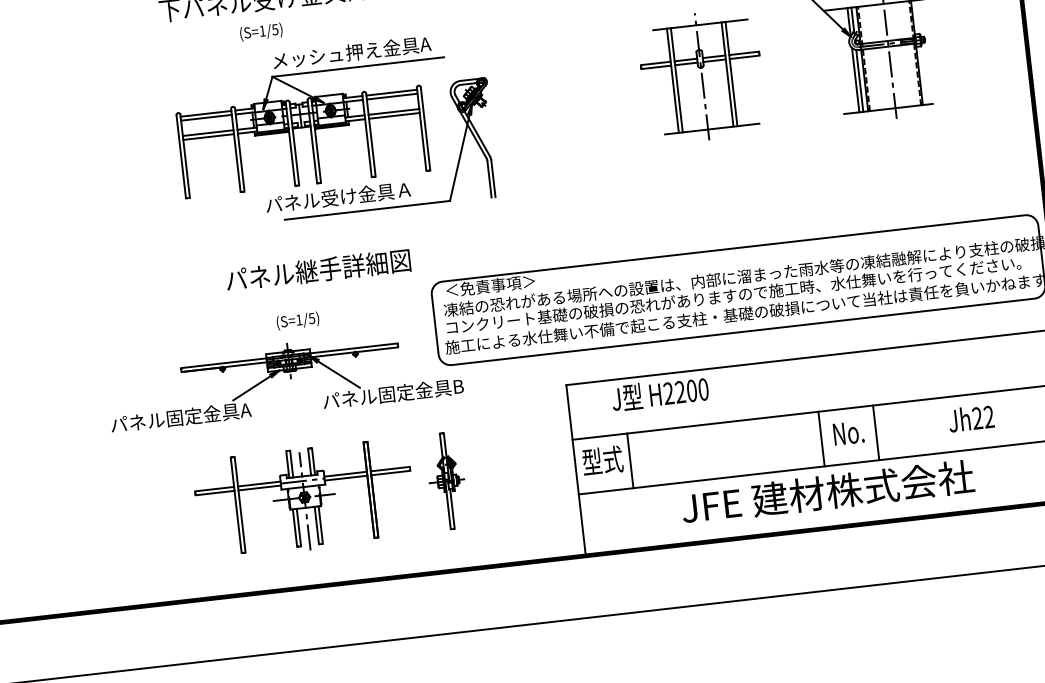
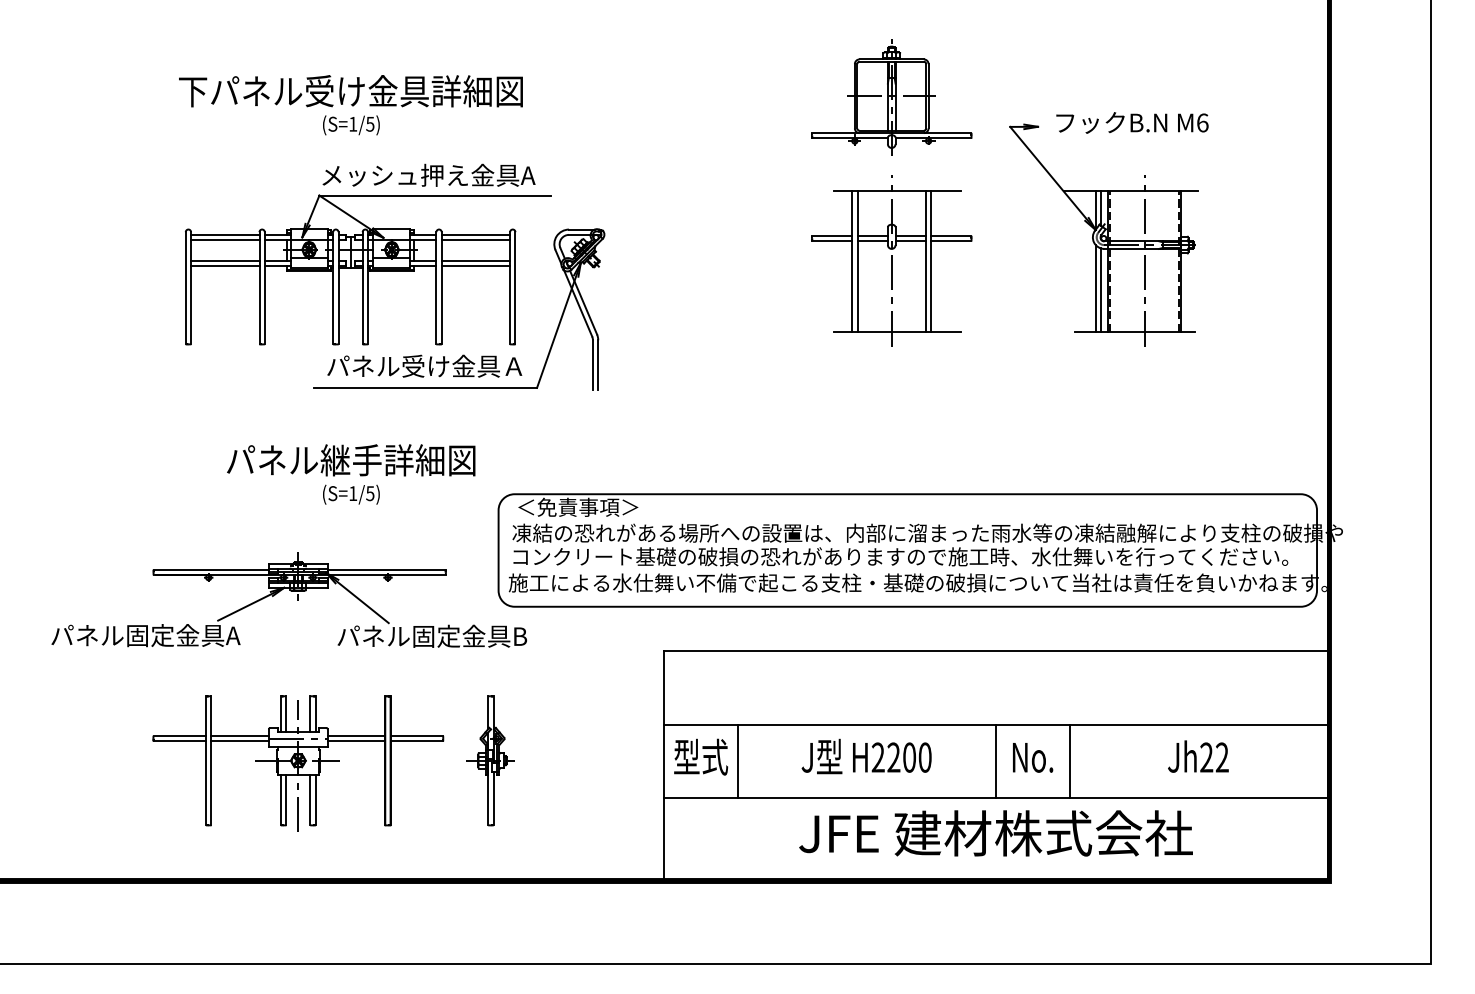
text: (261, 32) -> (351, 125), moved
text: (338, 196) -> (424, 365), moved
text: (298, 320) -> (351, 494), moved
text: (659, 393) -> (866, 756), moved

